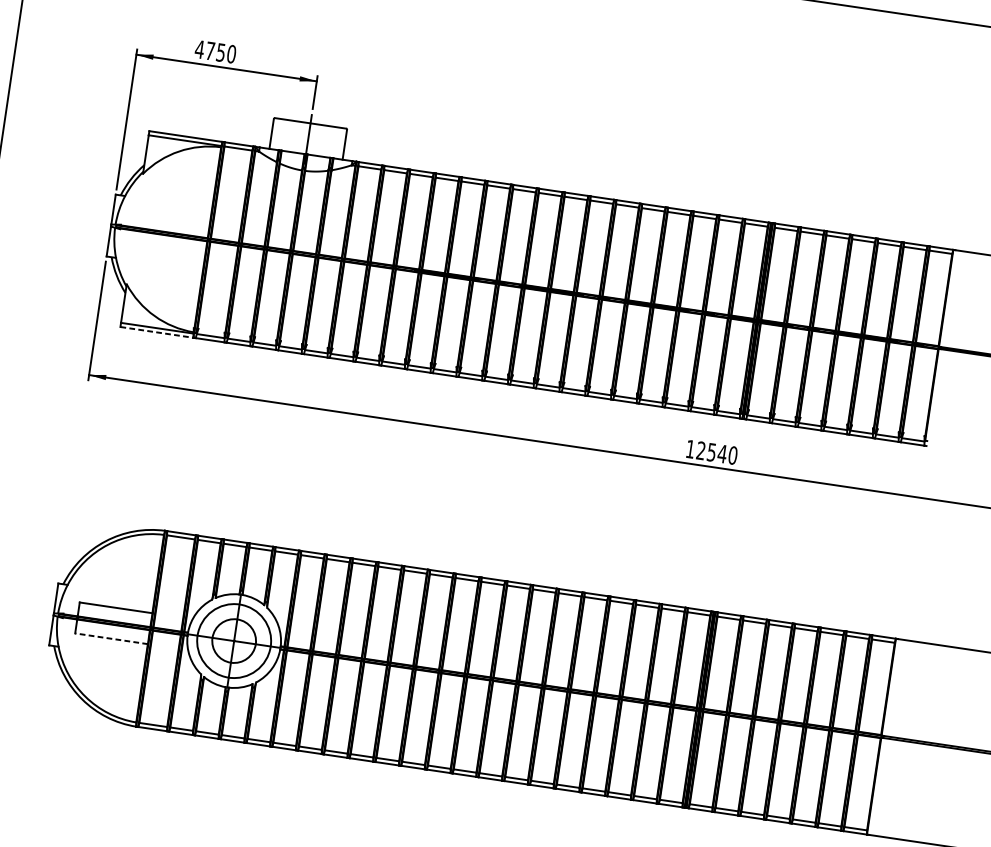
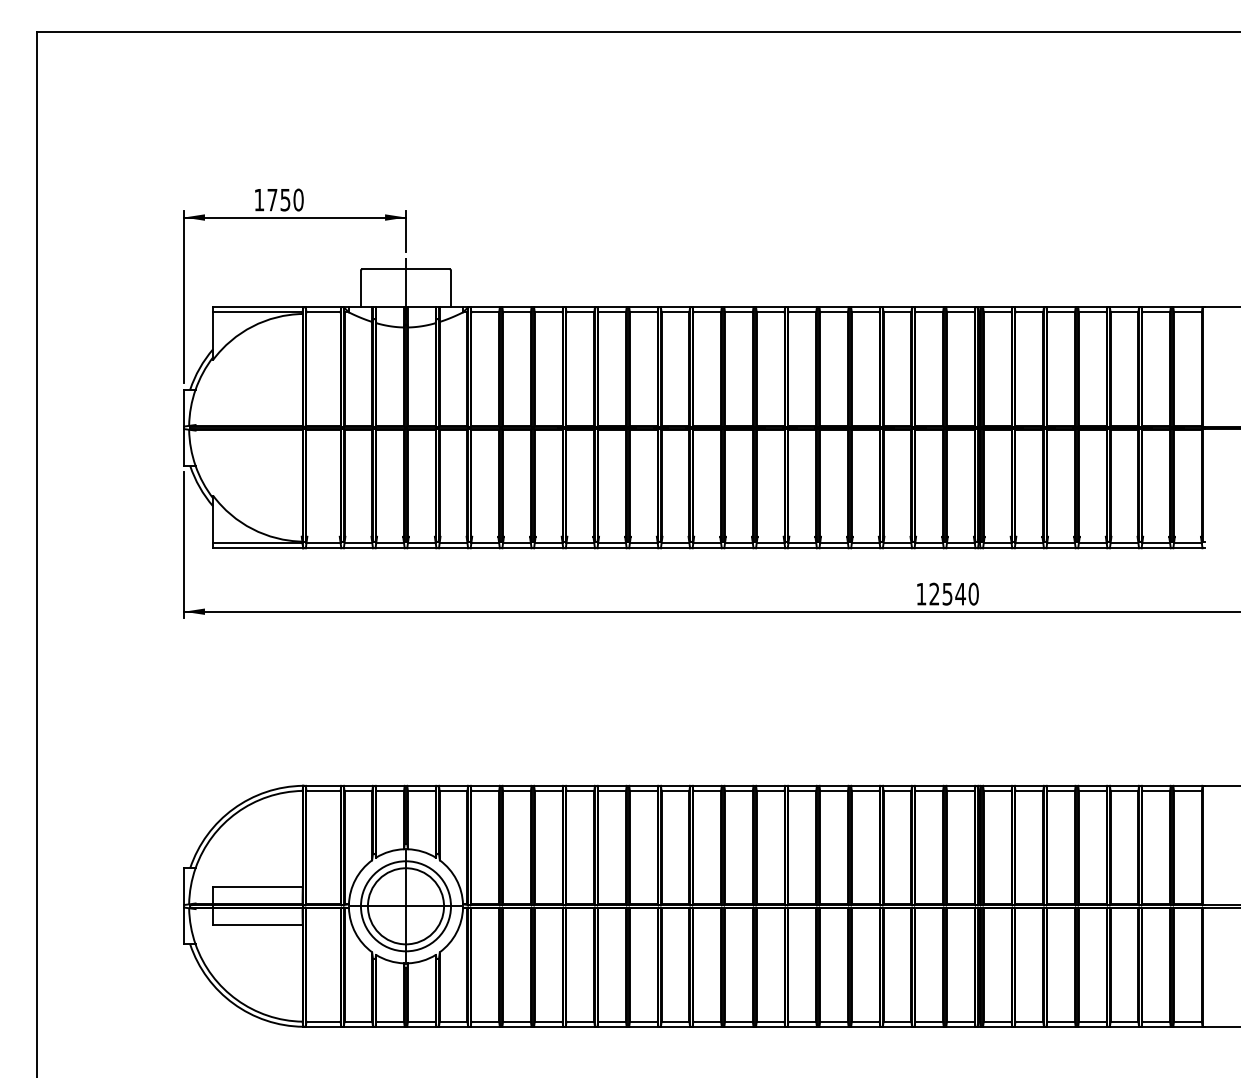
text: (199, 49) -> (259, 200), 4750 -> 1750
line: (157, 332) -> (258, 548), dashed -> solid
line: (111, 638) -> (258, 925), dashed -> solid
circle: (233, 641) -> (405, 906), size x1.43

